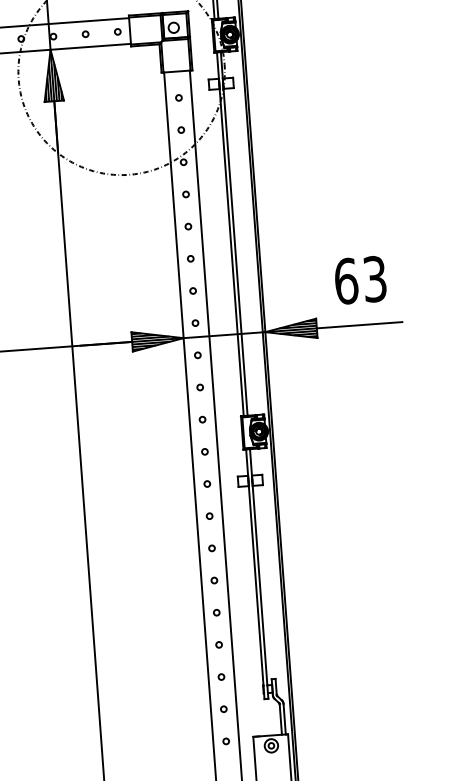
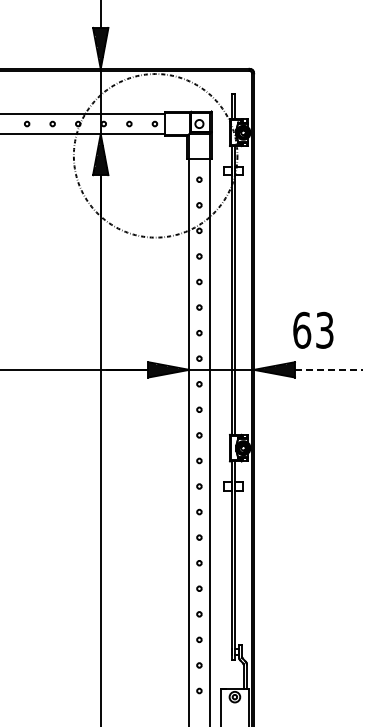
text: (360, 279) -> (313, 329), moved
line: (358, 324) -> (328, 369), solid -> dashed

